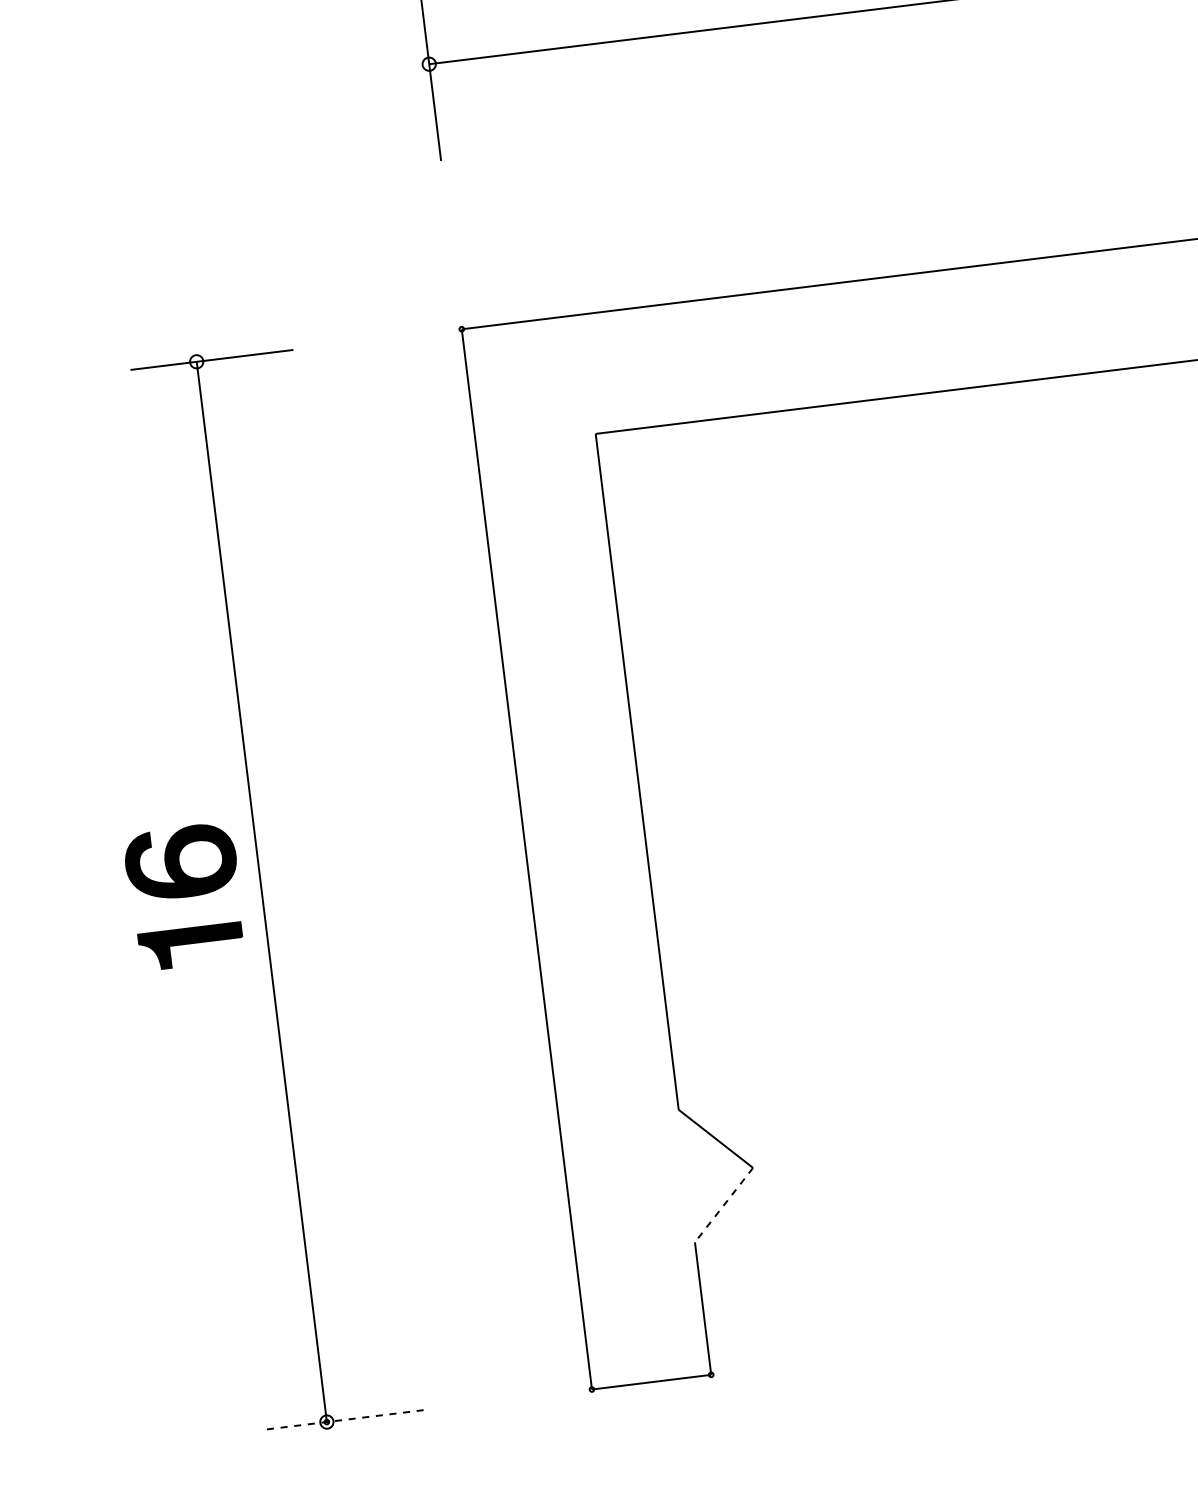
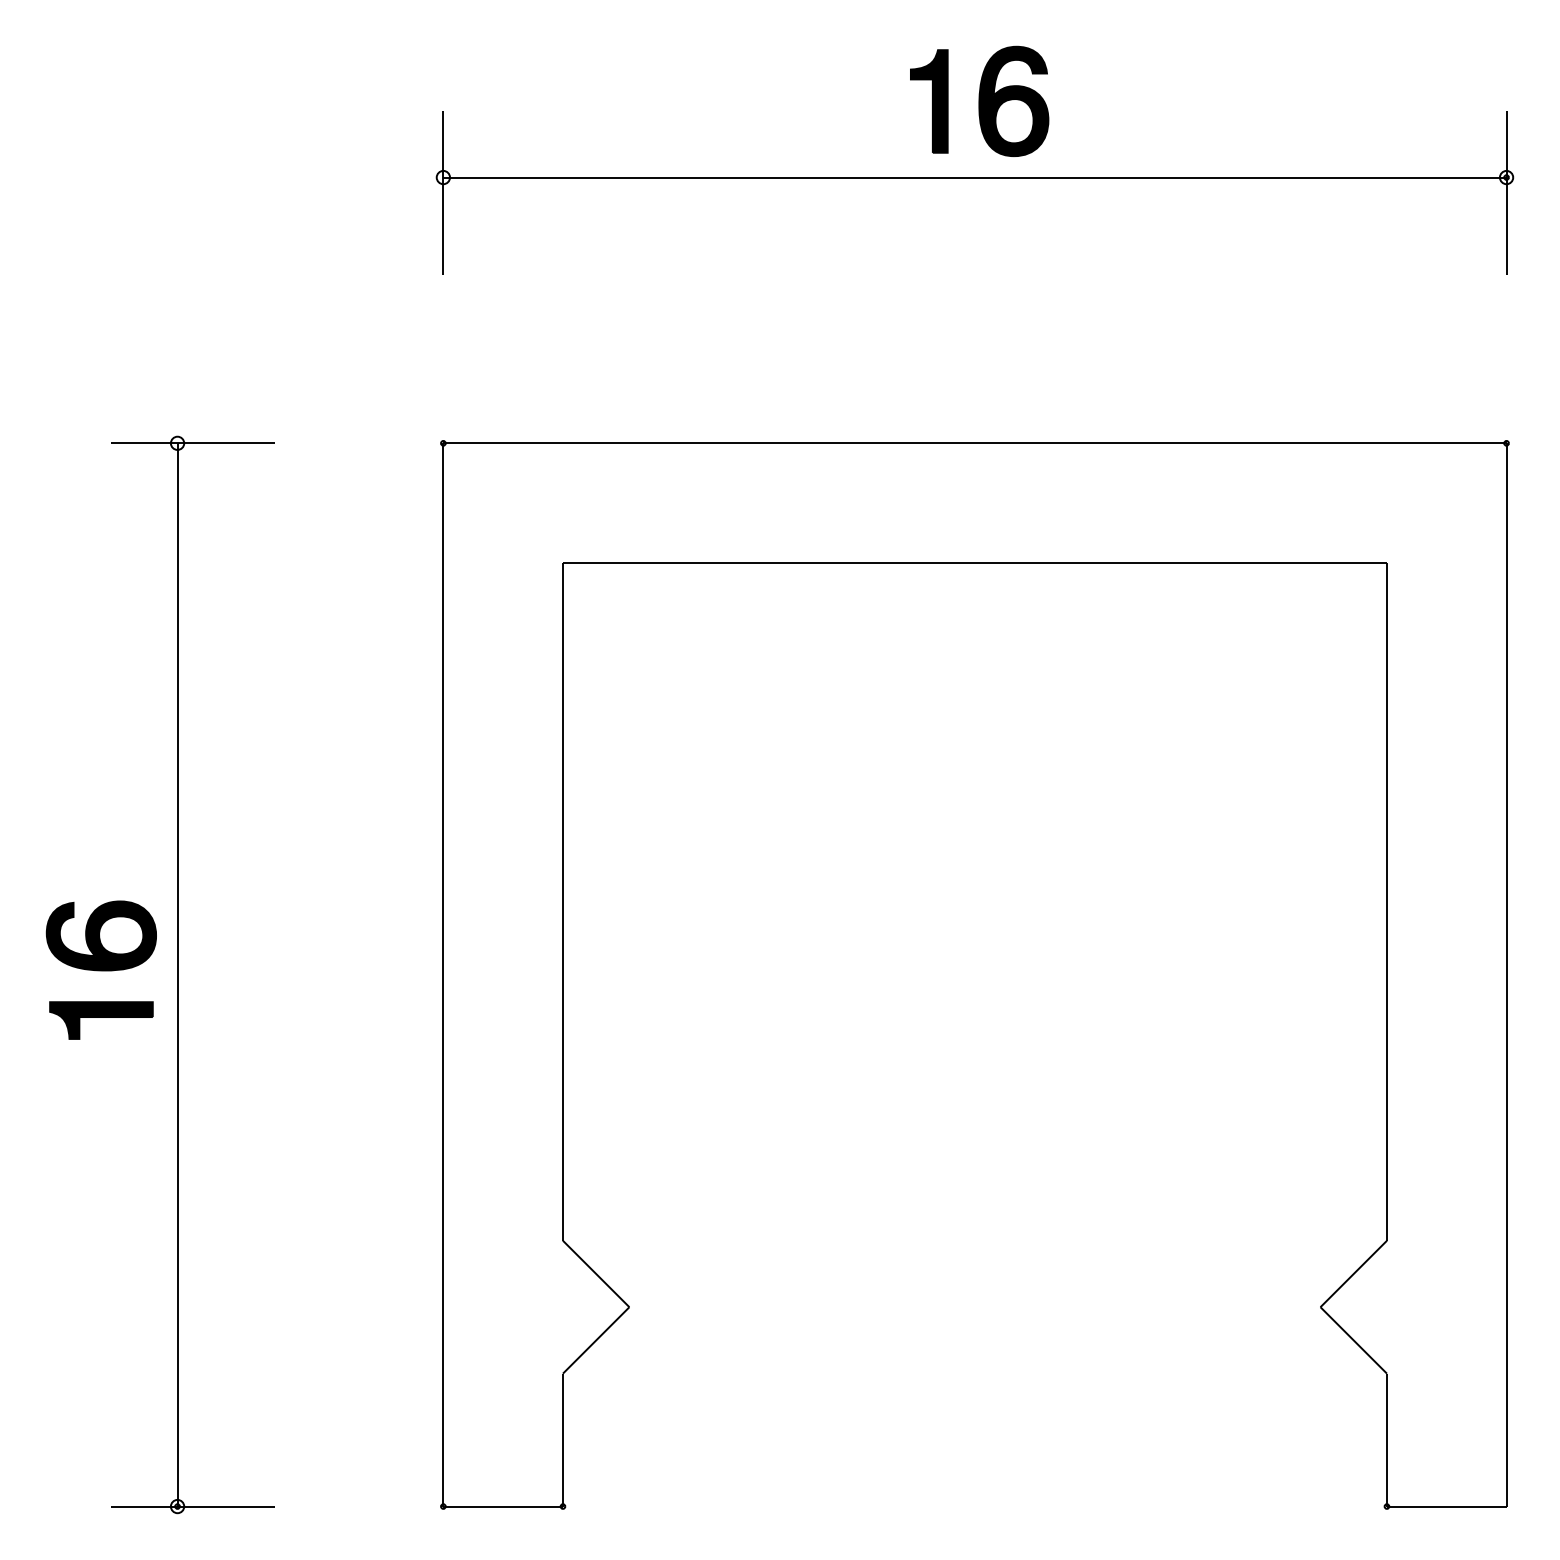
line: (724, 1205) -> (596, 1340), dashed -> solid
line: (341, 1420) -> (192, 1506), dashed -> solid

